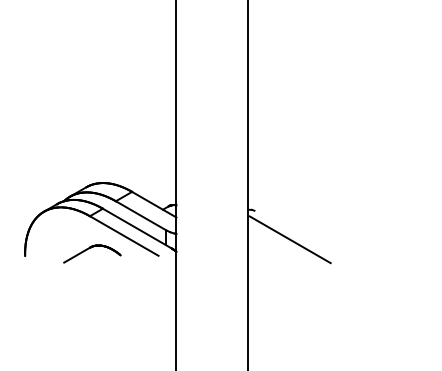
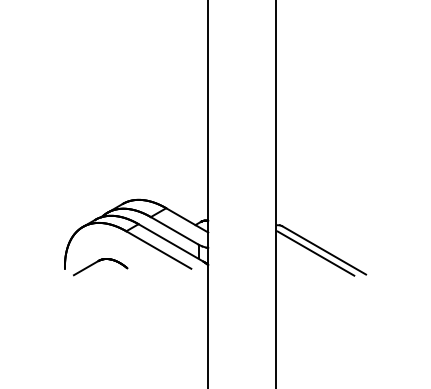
line: (299, 236) -> (324, 250), added
part: (92, 254) -> (100, 267), moved

